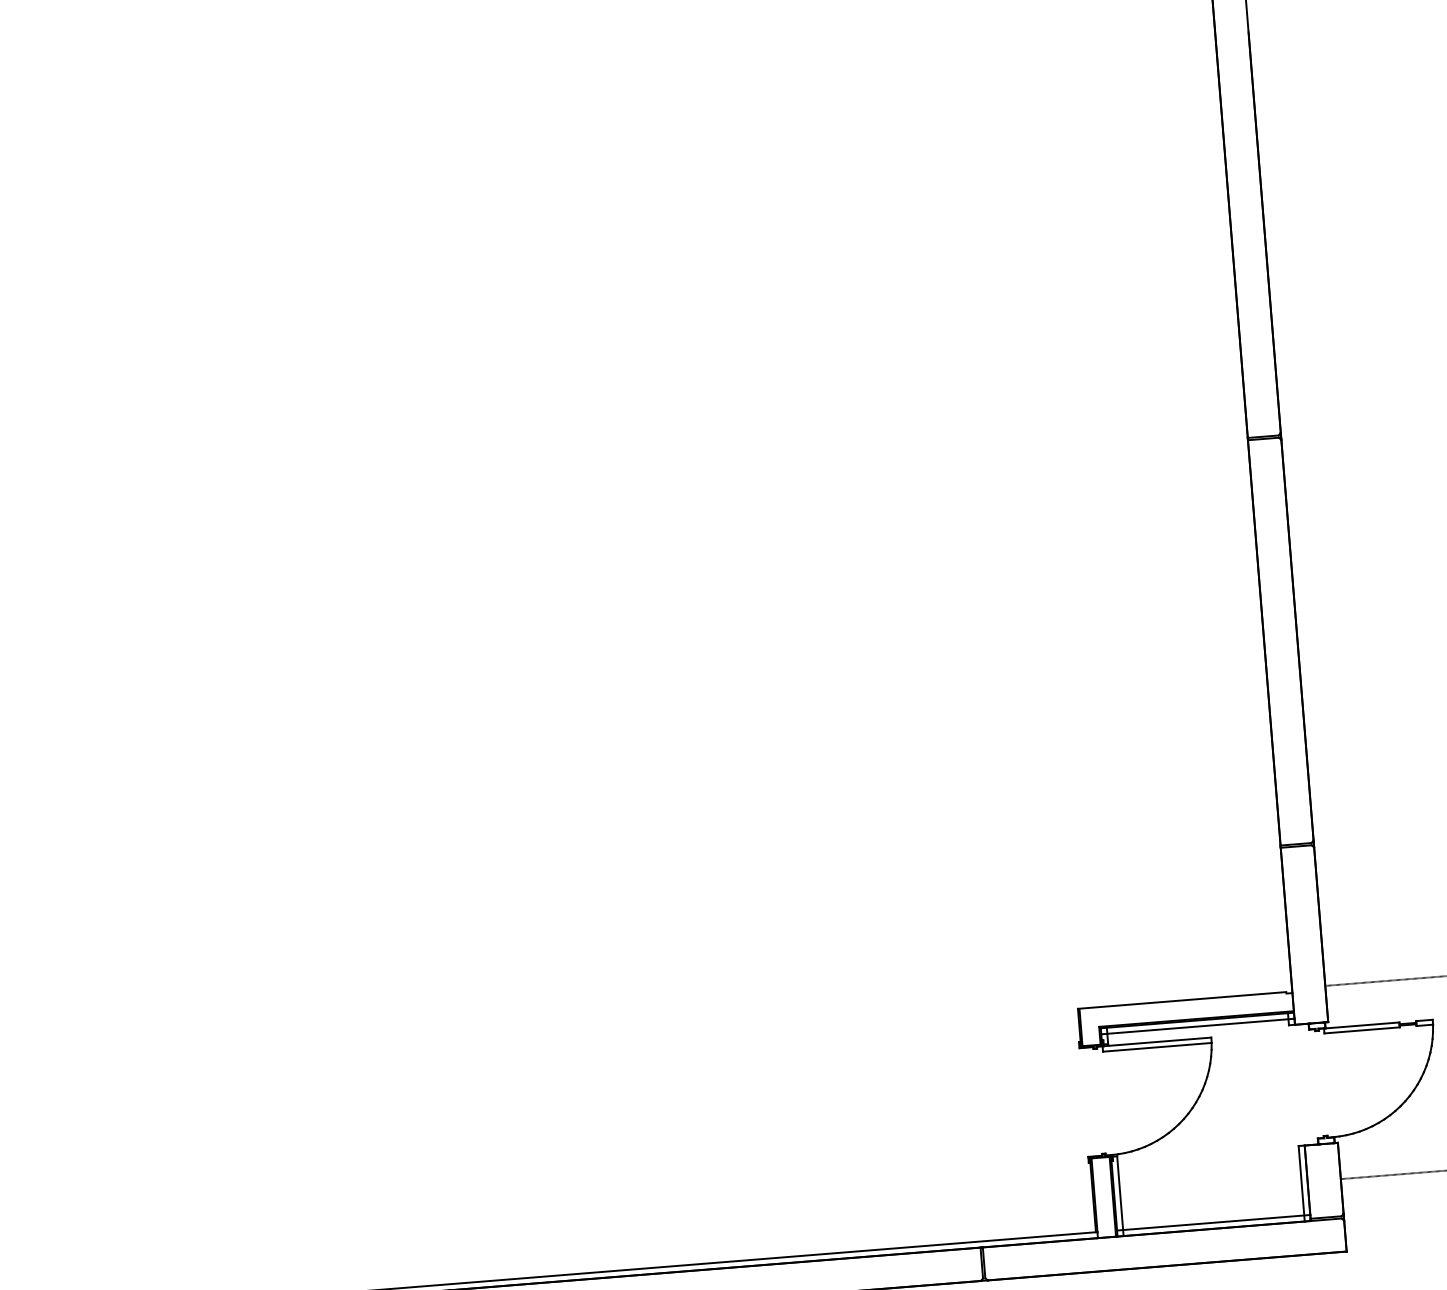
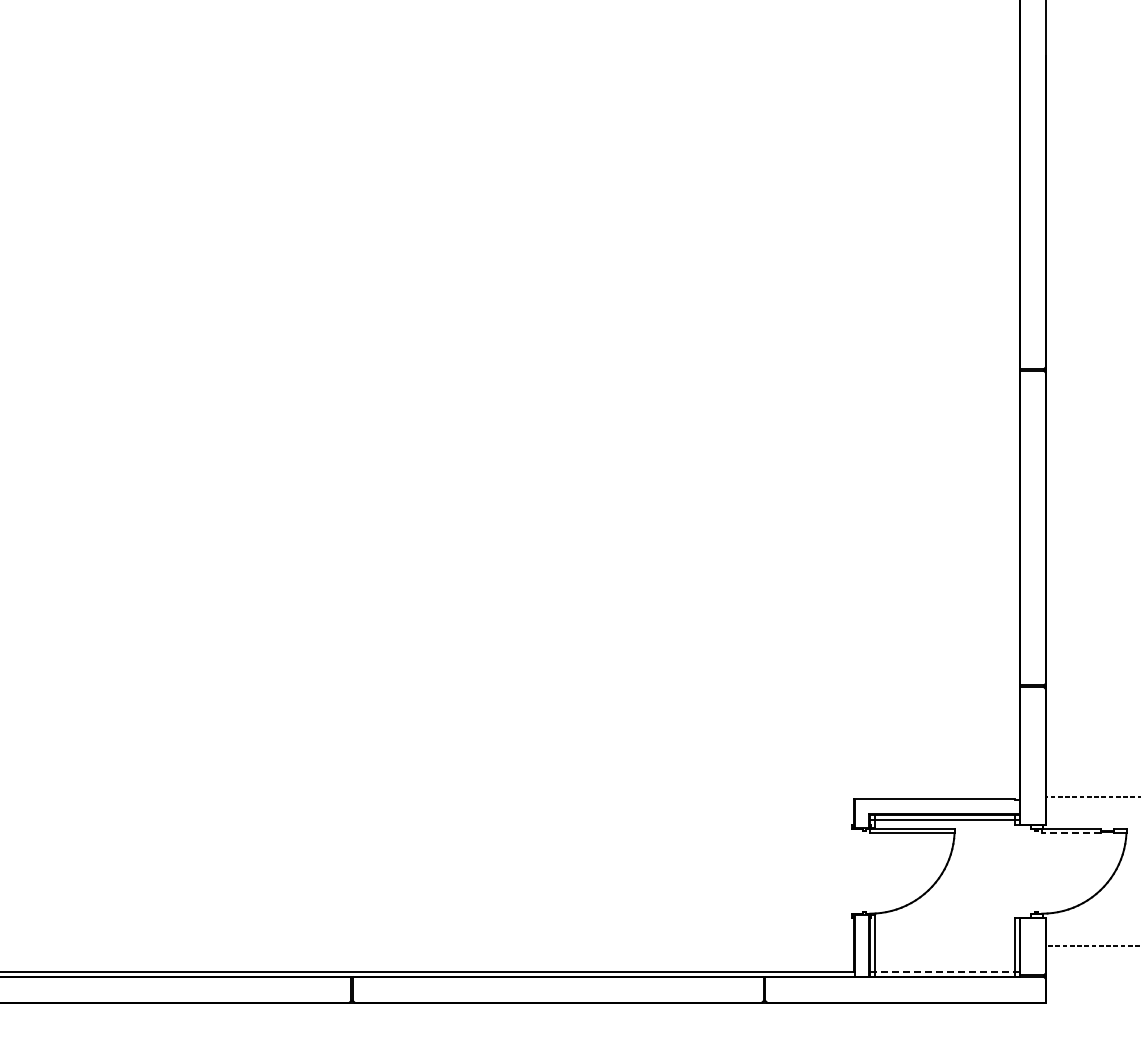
line: (1360, 1030) -> (1070, 833), solid -> dashed
line: (1214, 1223) -> (945, 972), solid -> dashed

